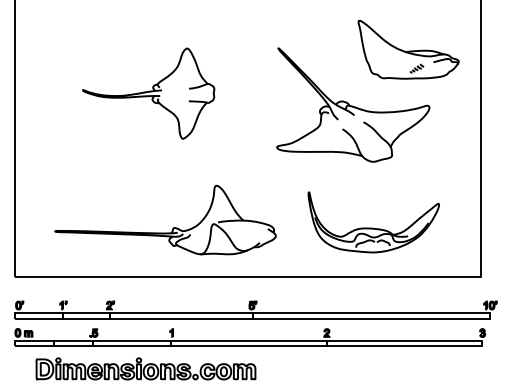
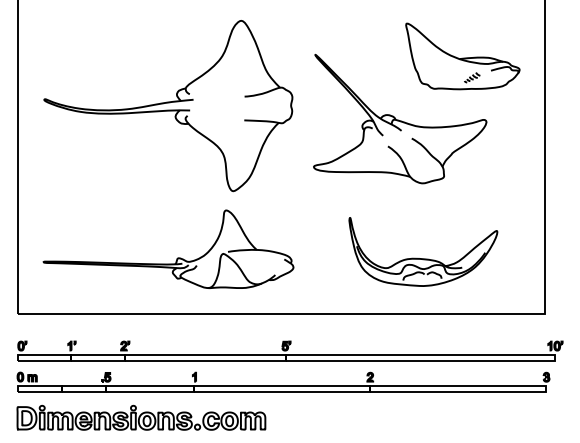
part: (148, 93) -> (168, 106), size x1.67
part: (173, 227) -> (177, 257), moved
part: (146, 368) -> (141, 417), moved

